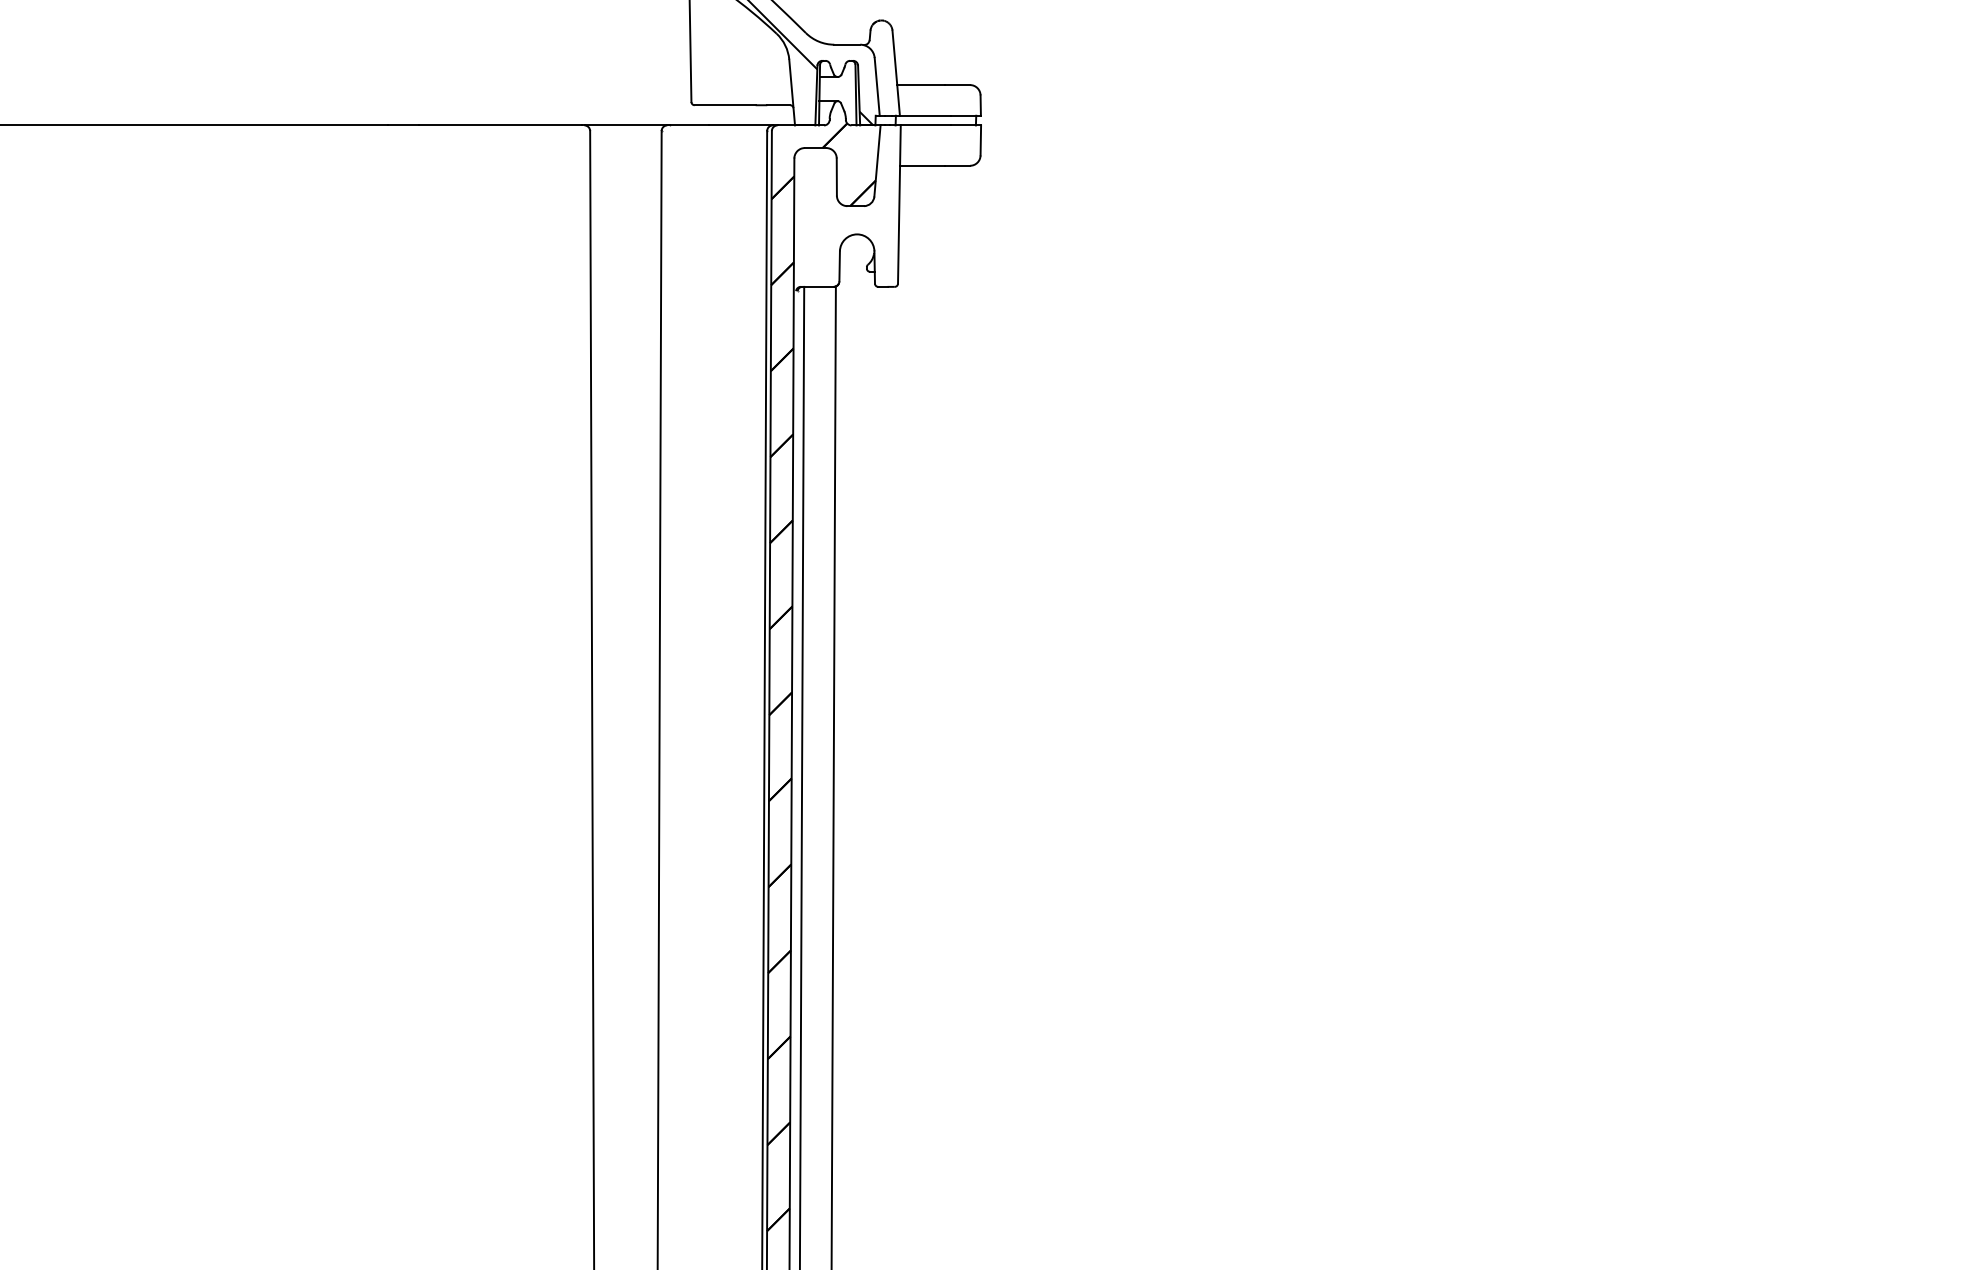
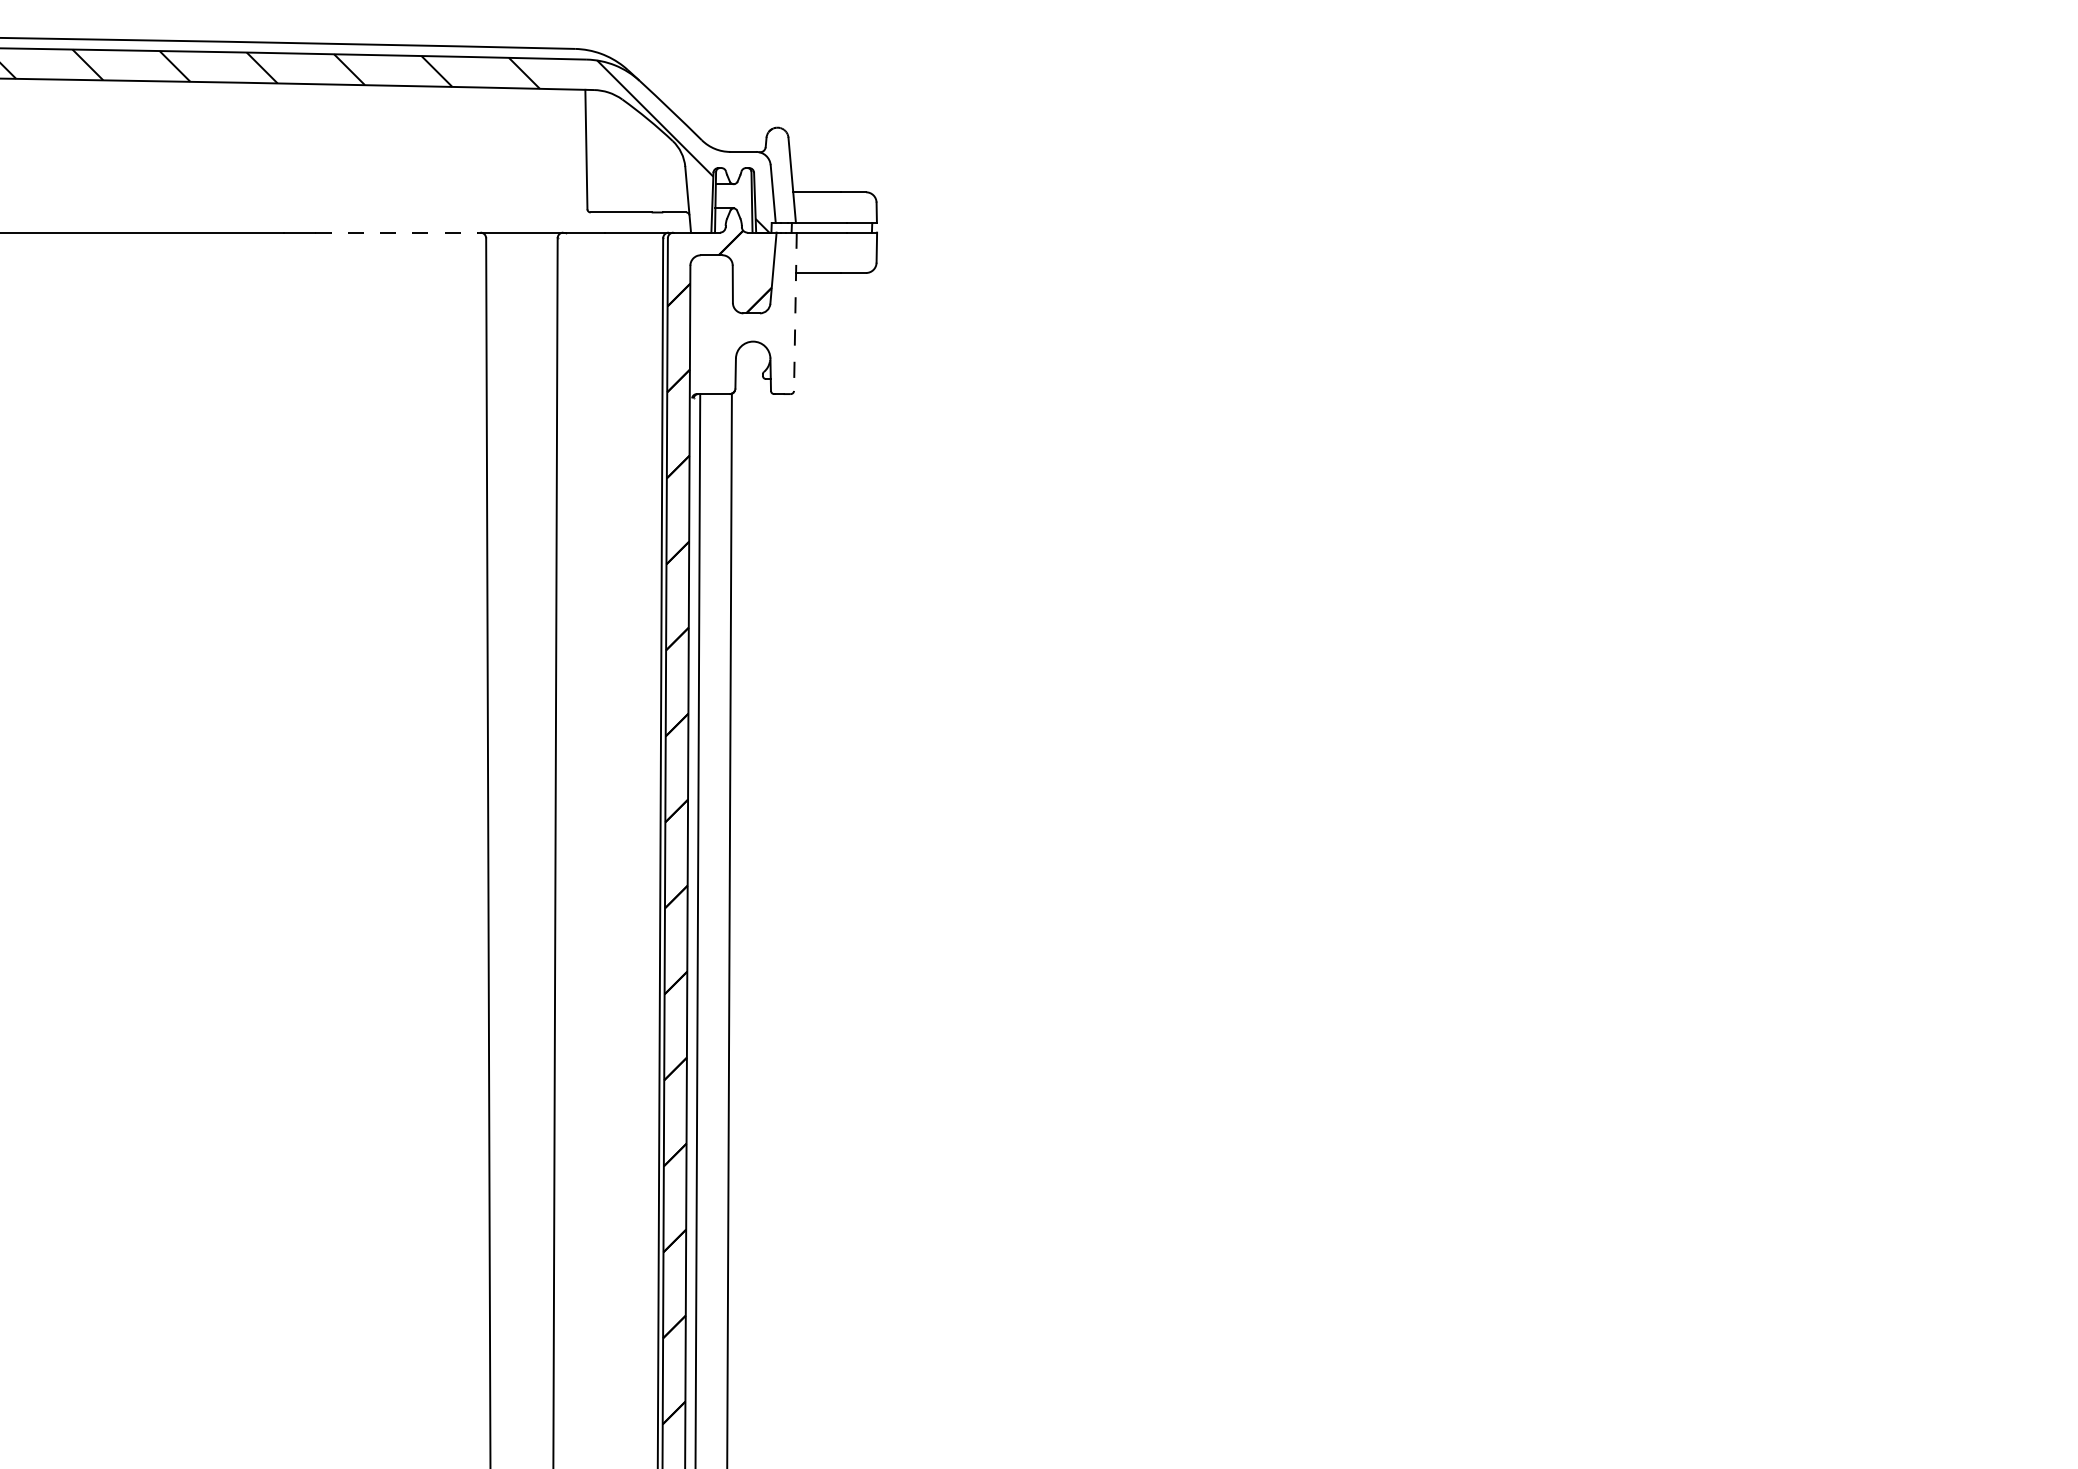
line: (501, 125) -> (397, 232), solid -> dashed
line: (899, 205) -> (795, 312), solid -> dashed

